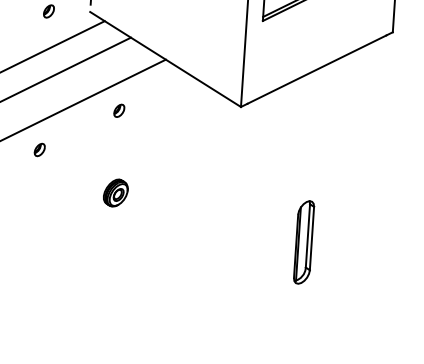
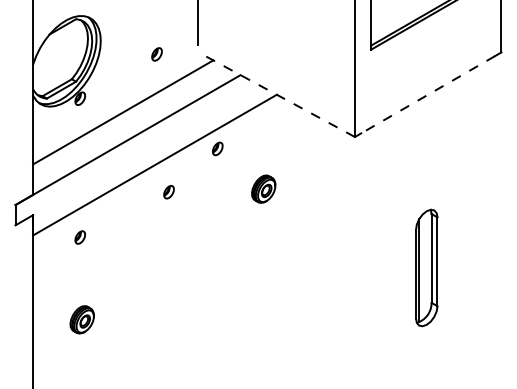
line: (165, 59) -> (276, 94), solid -> dashed
line: (316, 69) -> (427, 94), solid -> dashed
part: (119, 110) -> (217, 148), moved
part: (39, 150) -> (168, 192), moved
part: (115, 192) -> (263, 188), moved
part: (303, 241) -> (426, 267), size x1.4

